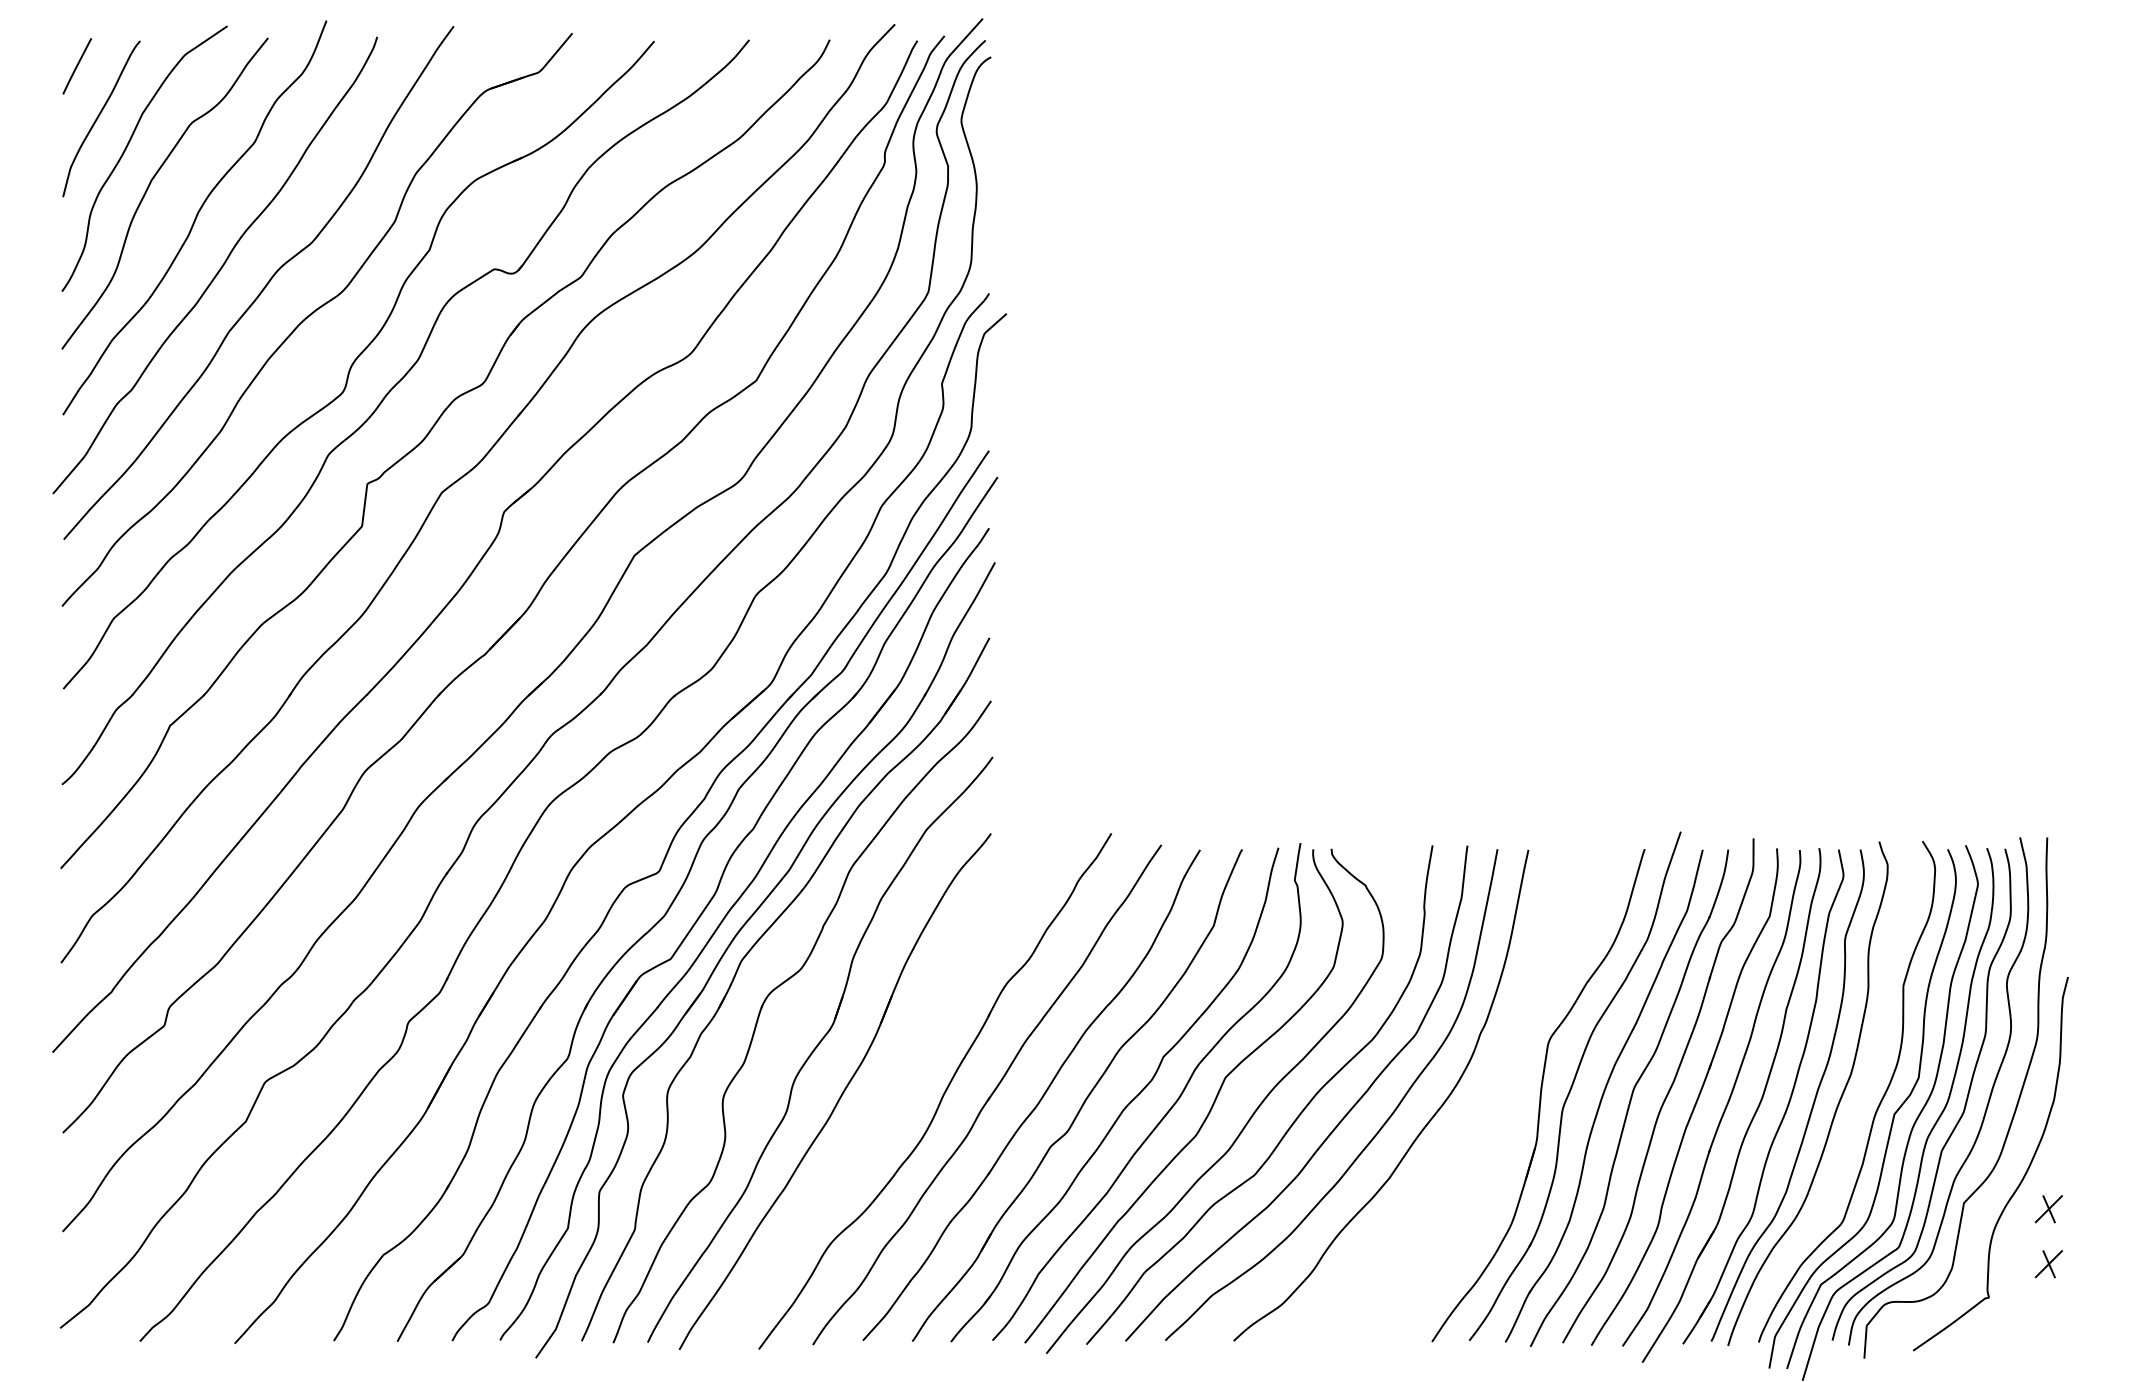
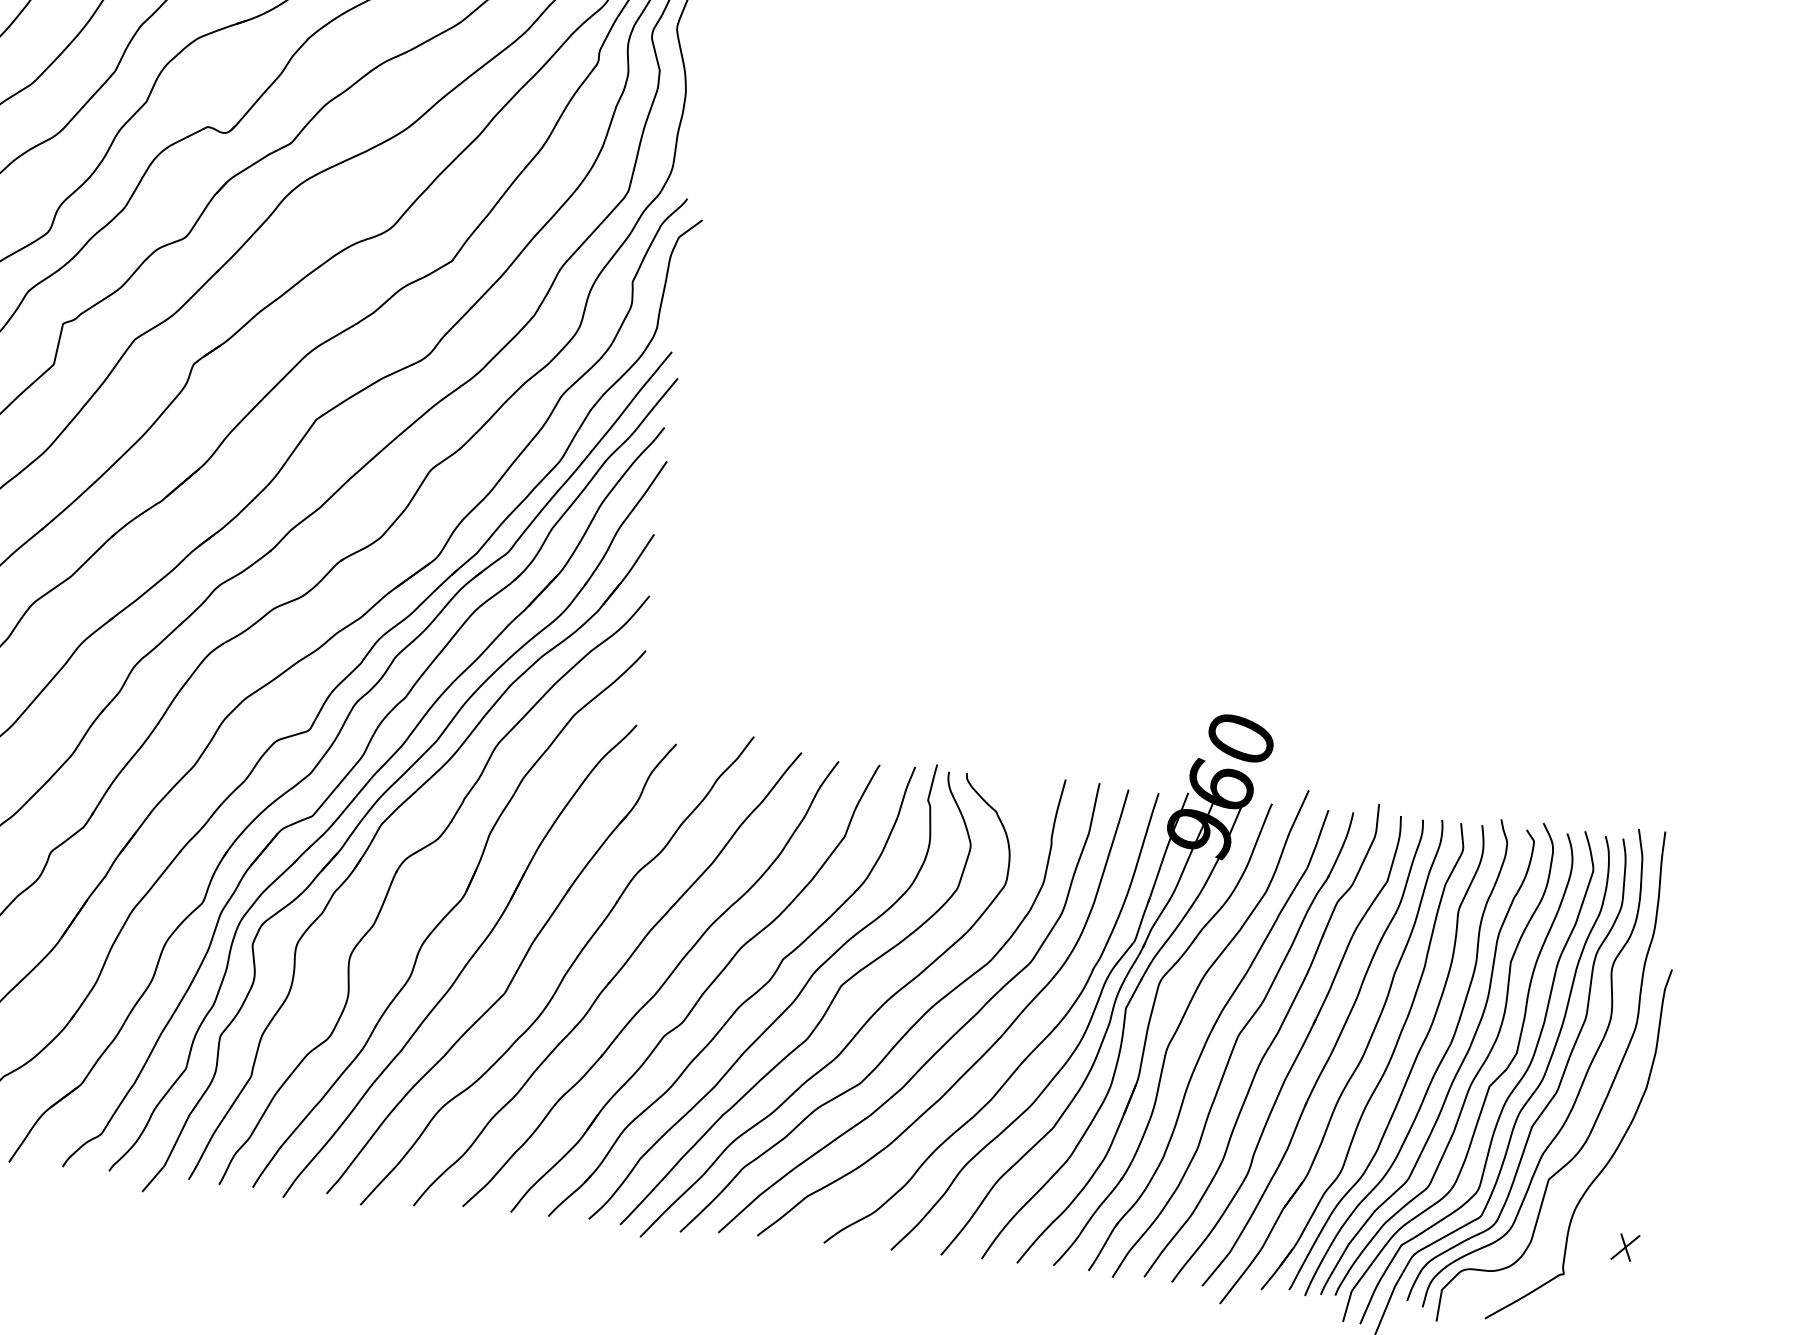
part: (1489, 1056) -> (1100, 990), added
part: (890, 1101) -> (512, 976), added
curve: (1857, 1107) -> (1454, 1076), added
part: (2048, 1209) -> (1630, 1194), removed

